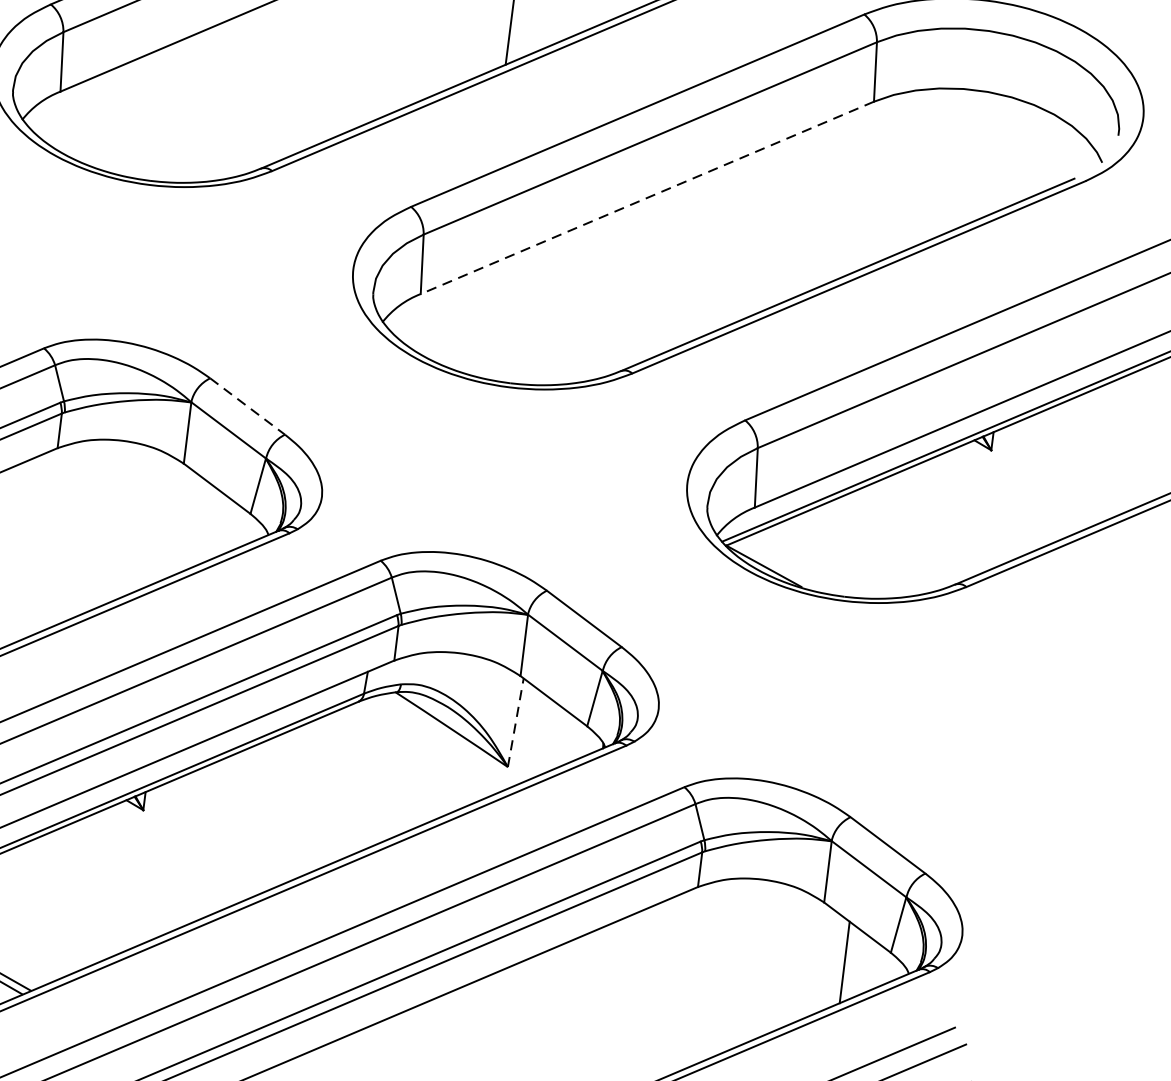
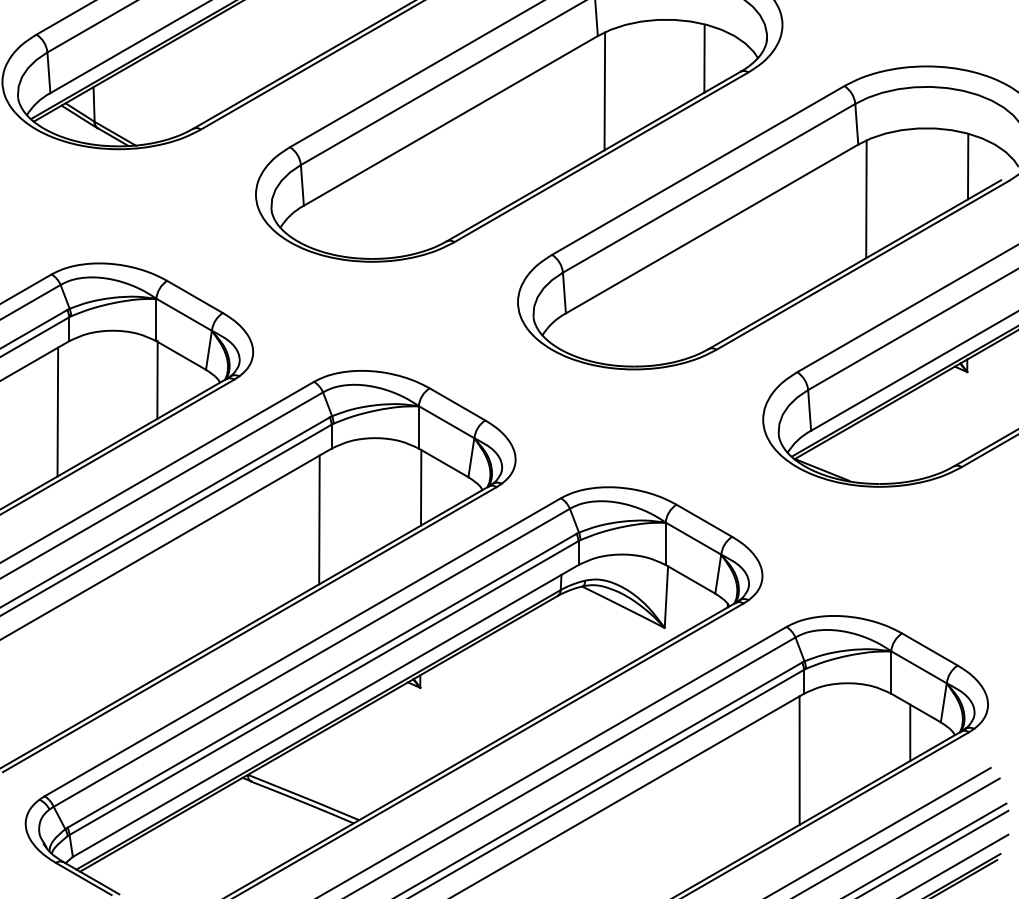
line: (1029, 152) -> (968, 166), added
line: (876, 182) -> (866, 199), added
line: (647, 198) -> (712, 229), dashed -> solid
line: (247, 406) -> (457, 404), dashed -> solid
line: (180, 520) -> (421, 487), added
line: (27, 548) -> (319, 519), added
line: (515, 723) -> (666, 597), dashed -> solid
line: (679, 982) -> (799, 760), added

